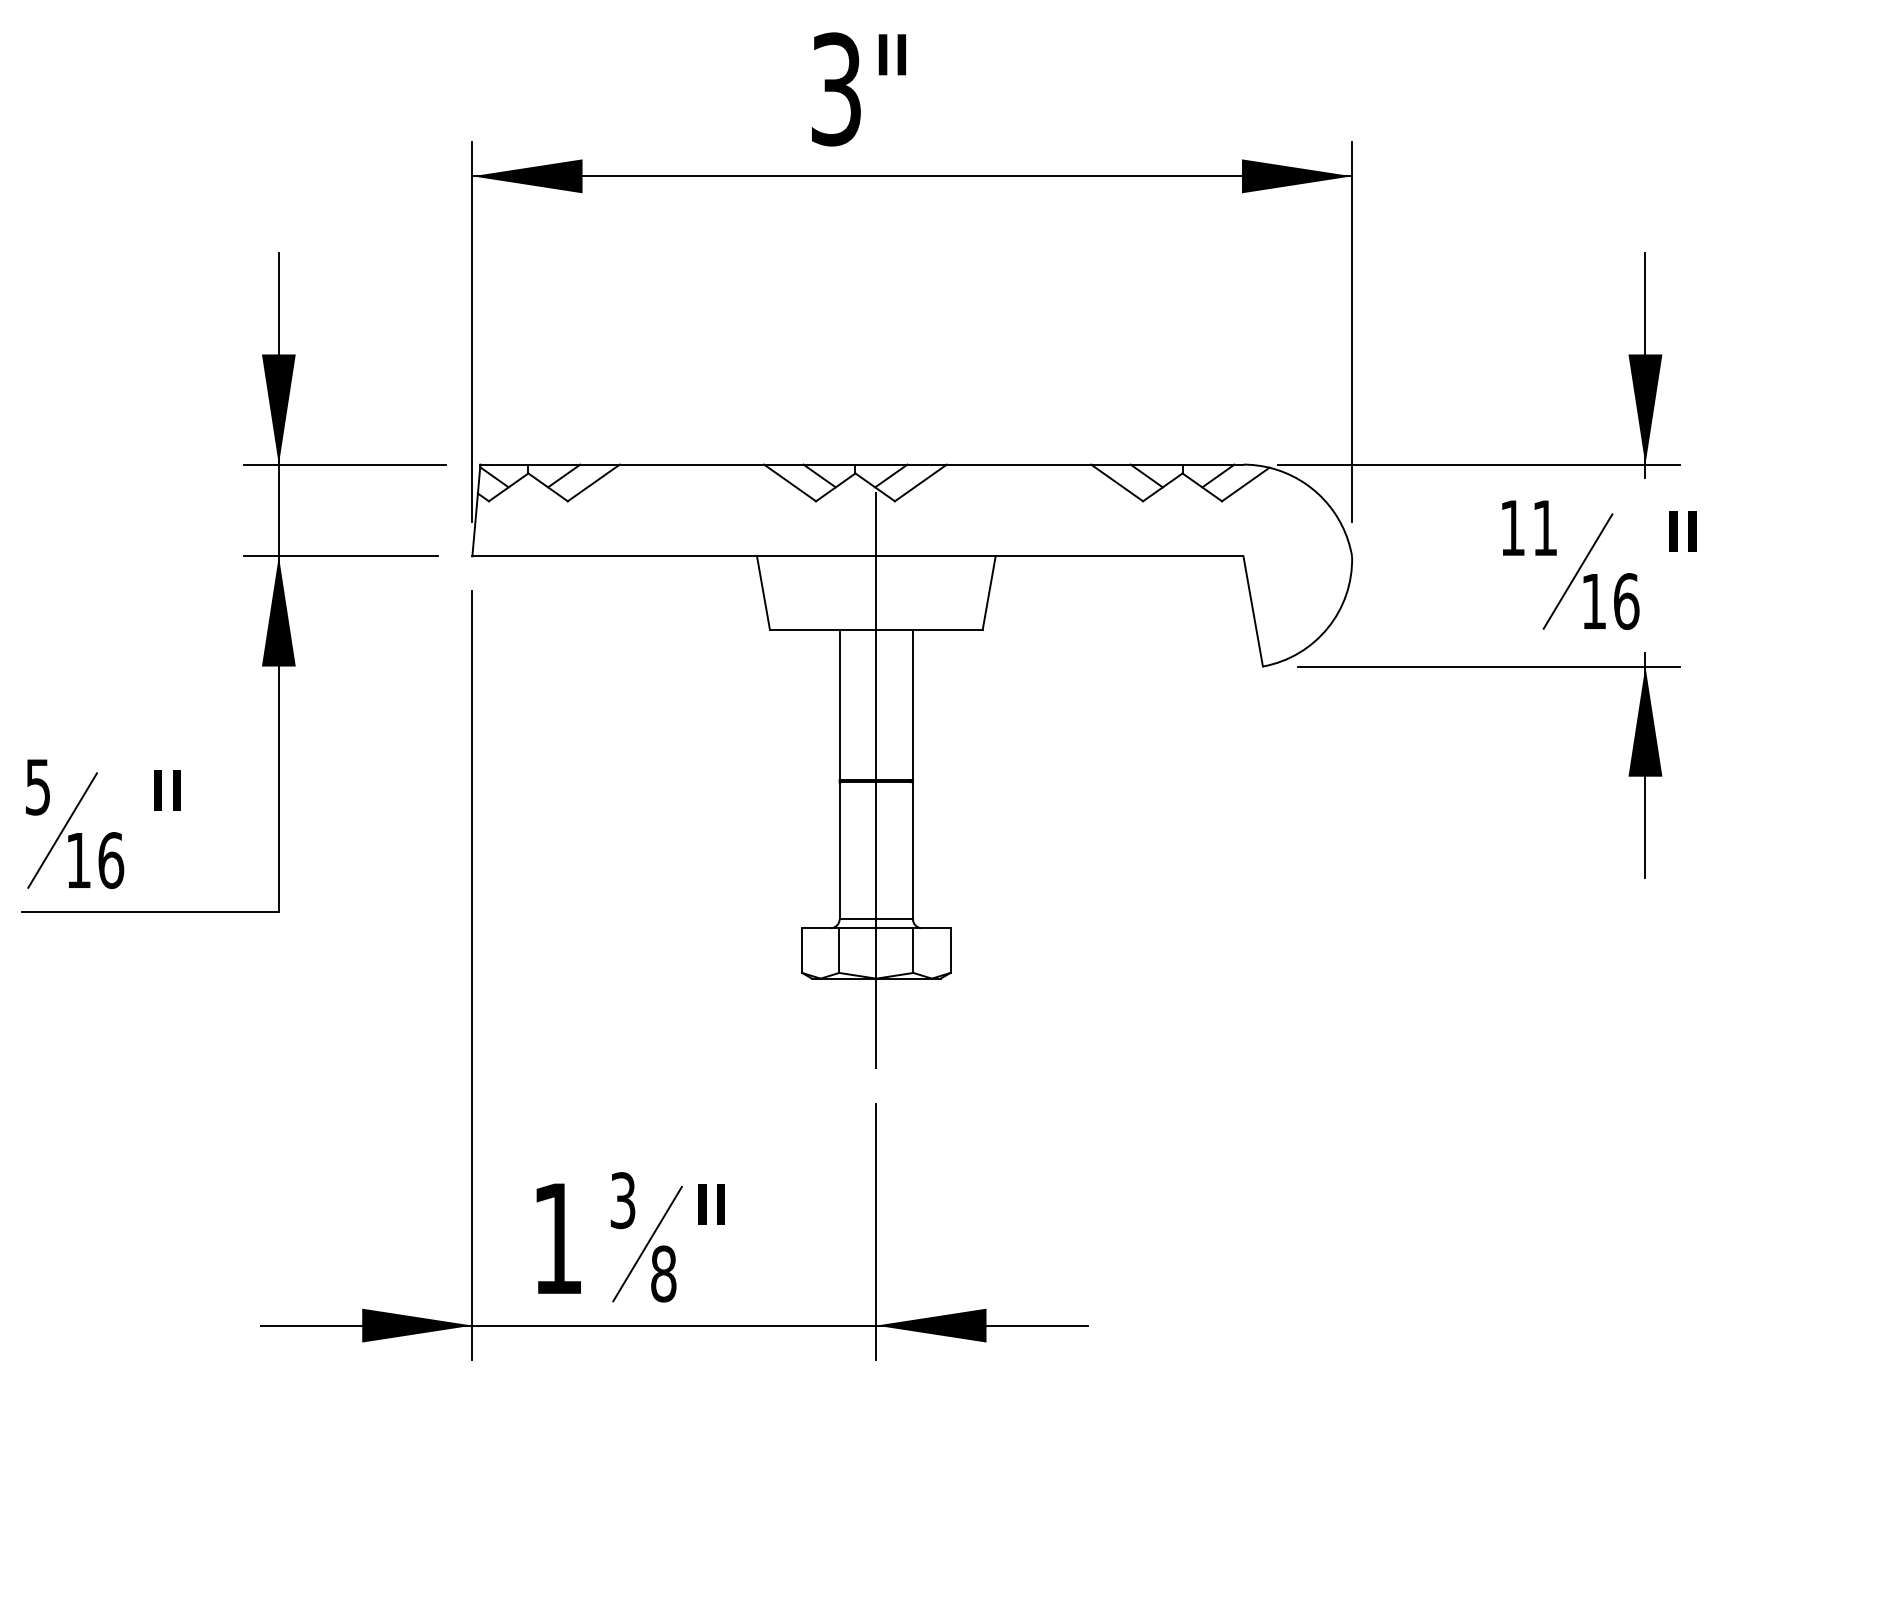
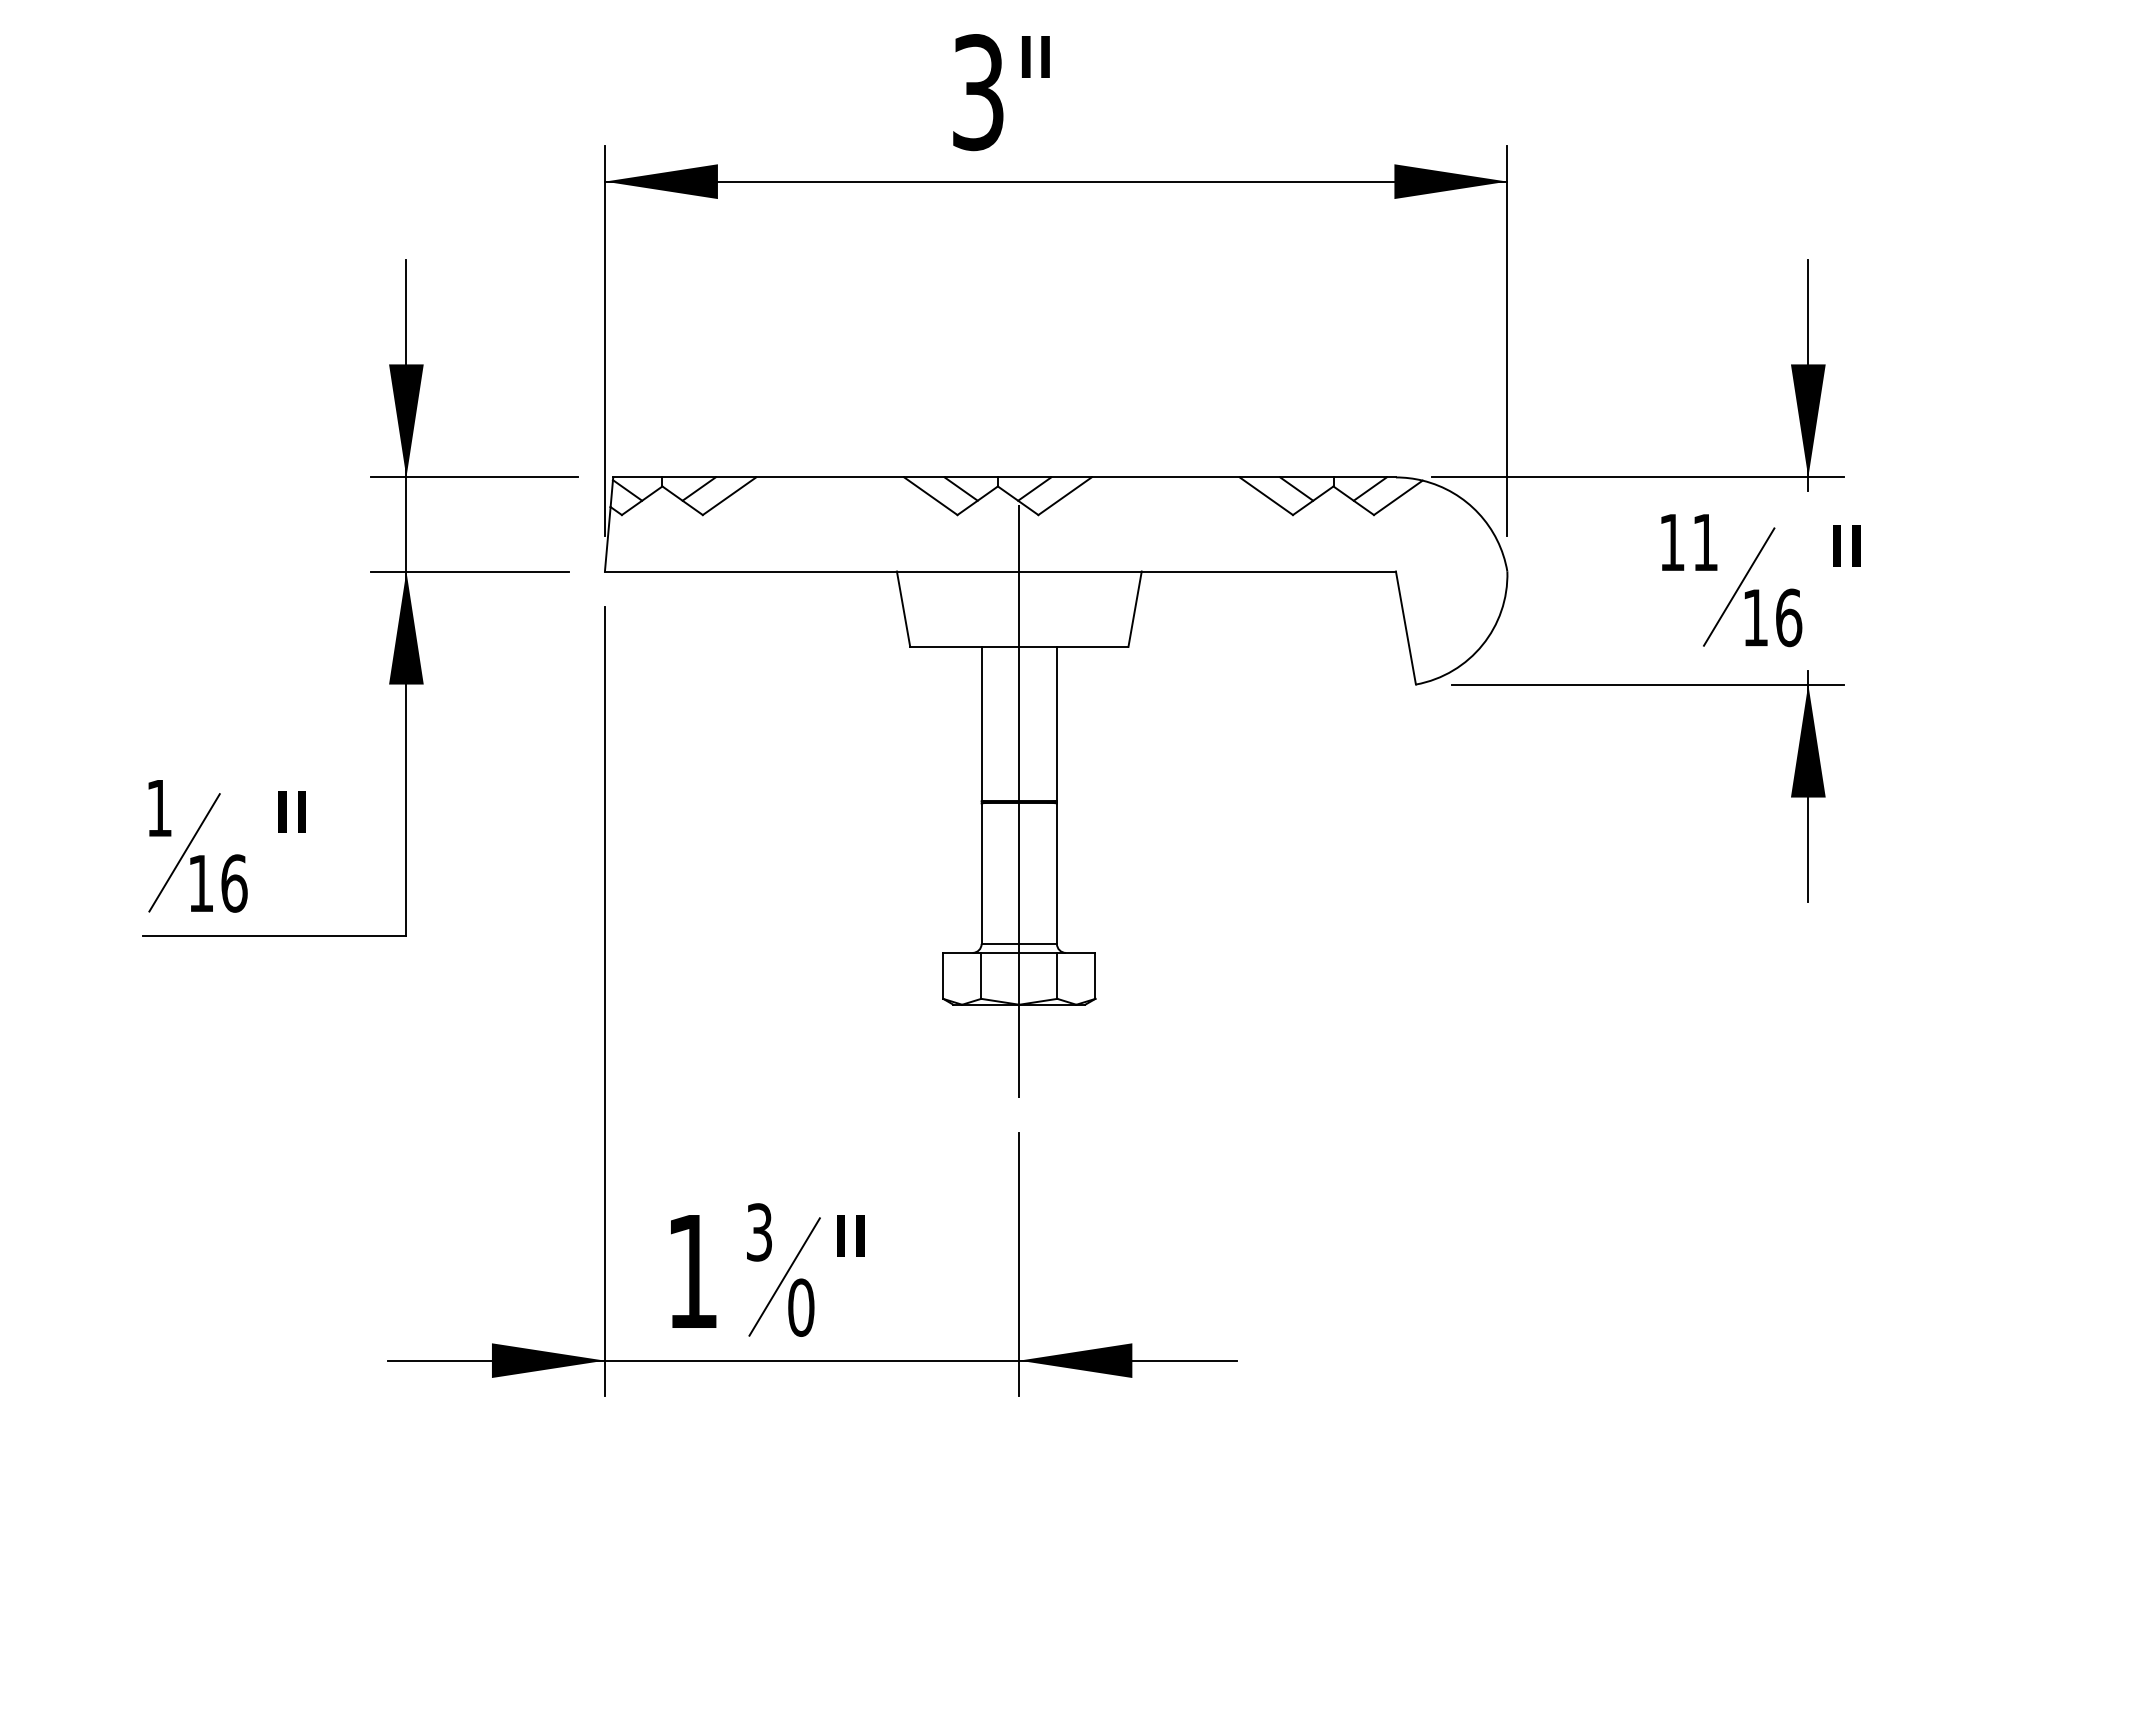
text: (38, 787) -> (159, 808), 5 -> 1
text: (663, 1273) -> (801, 1307), 8 -> 0

